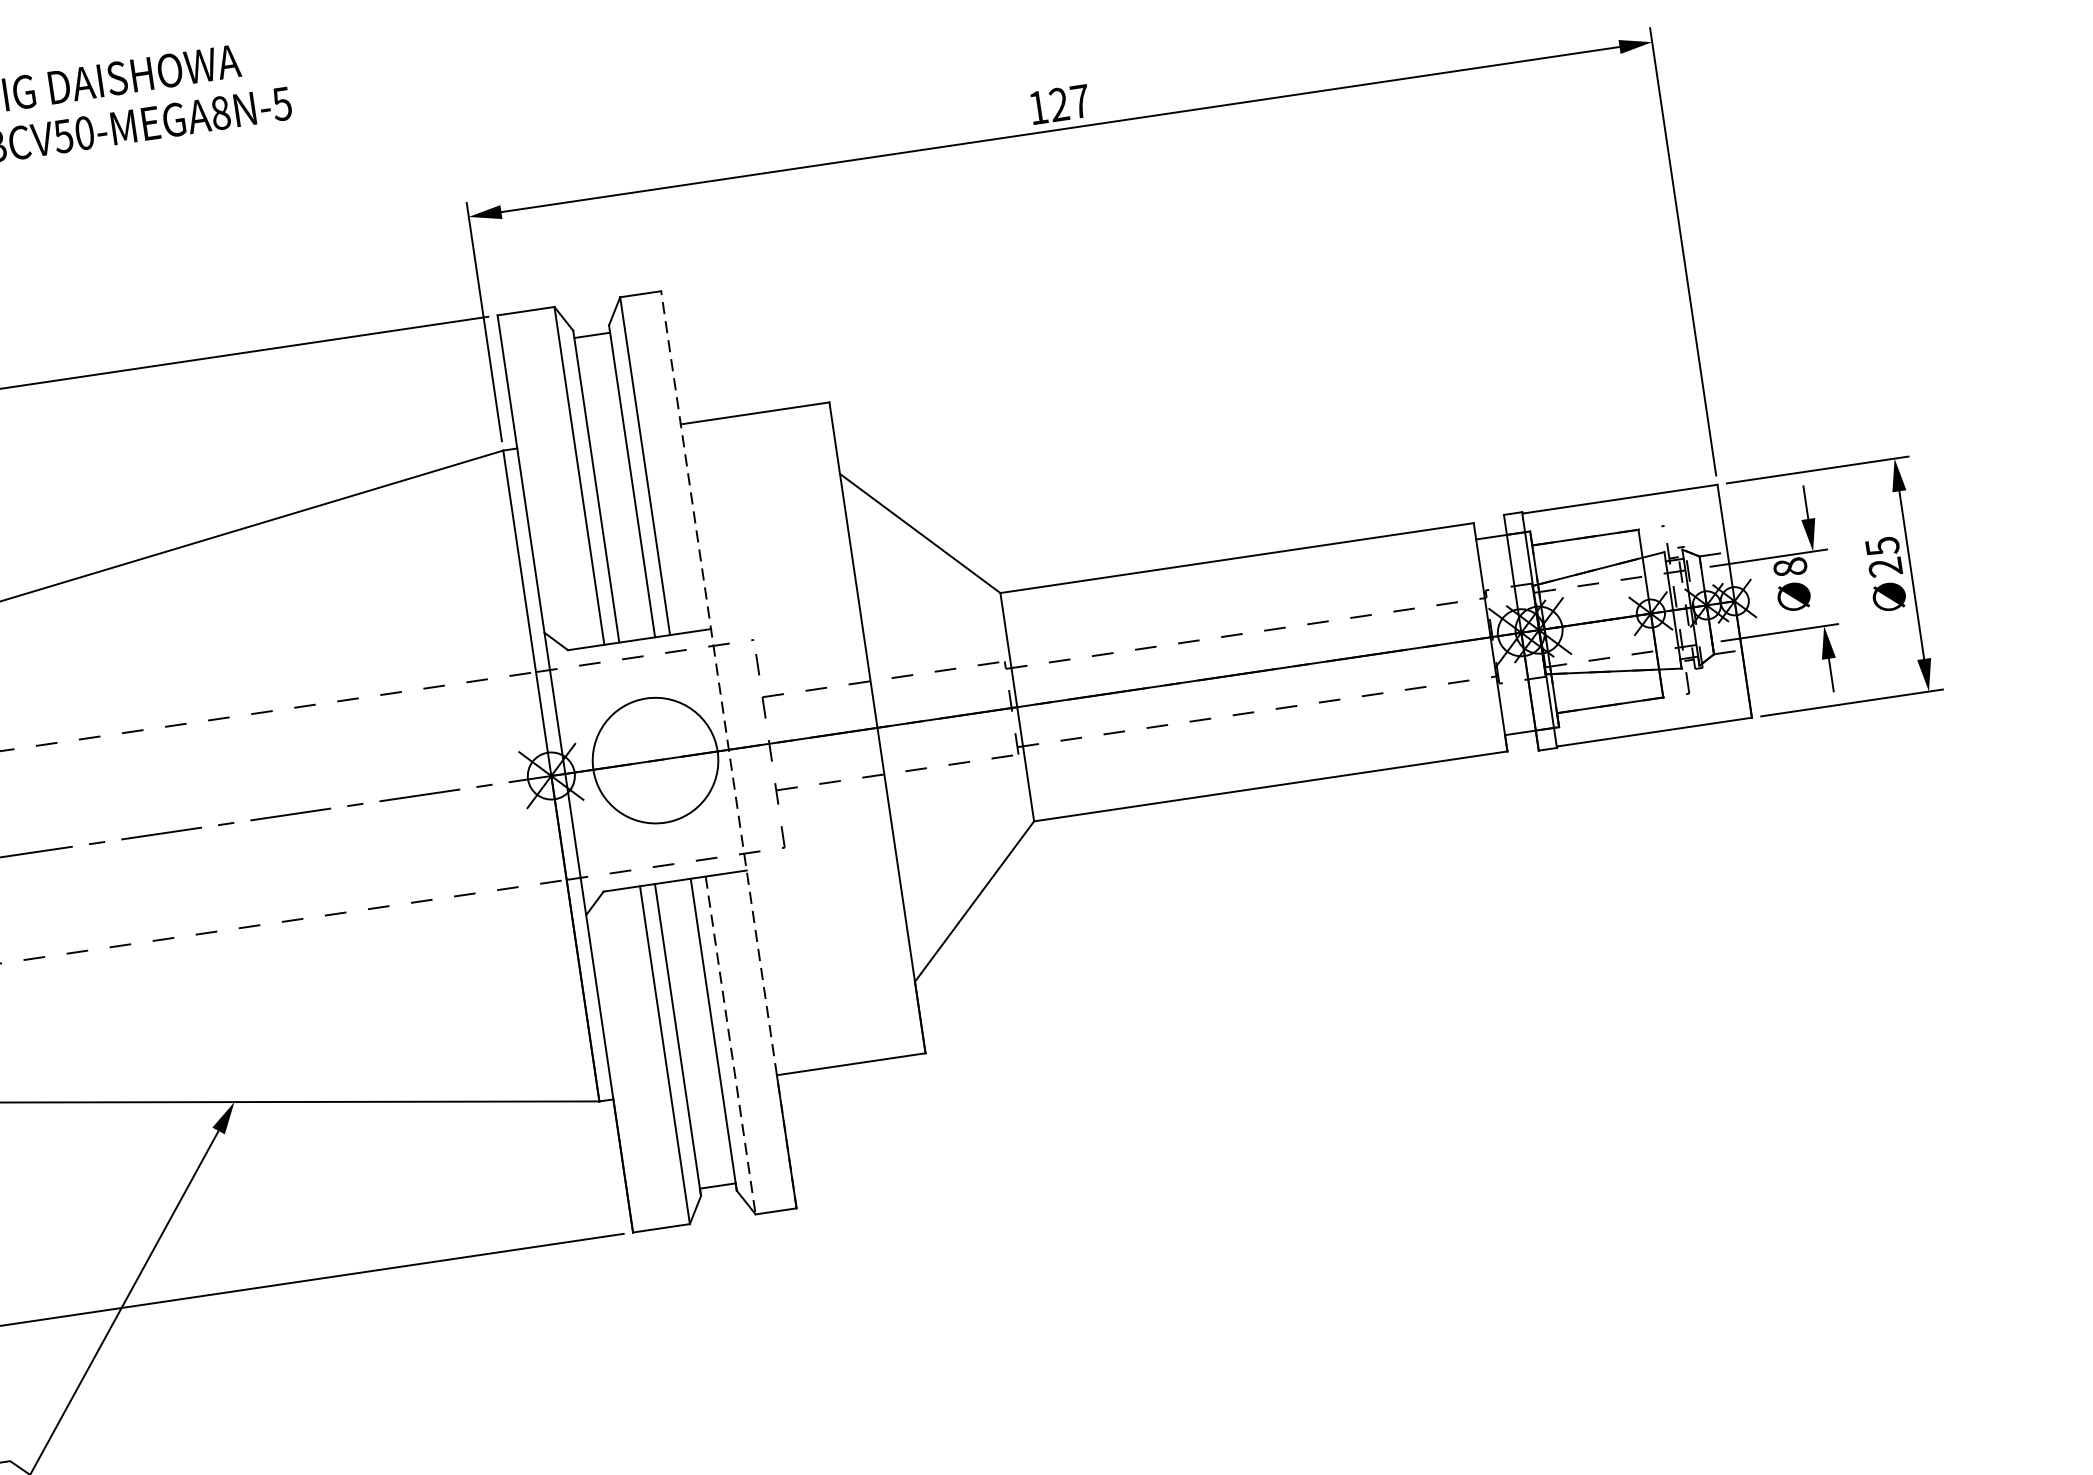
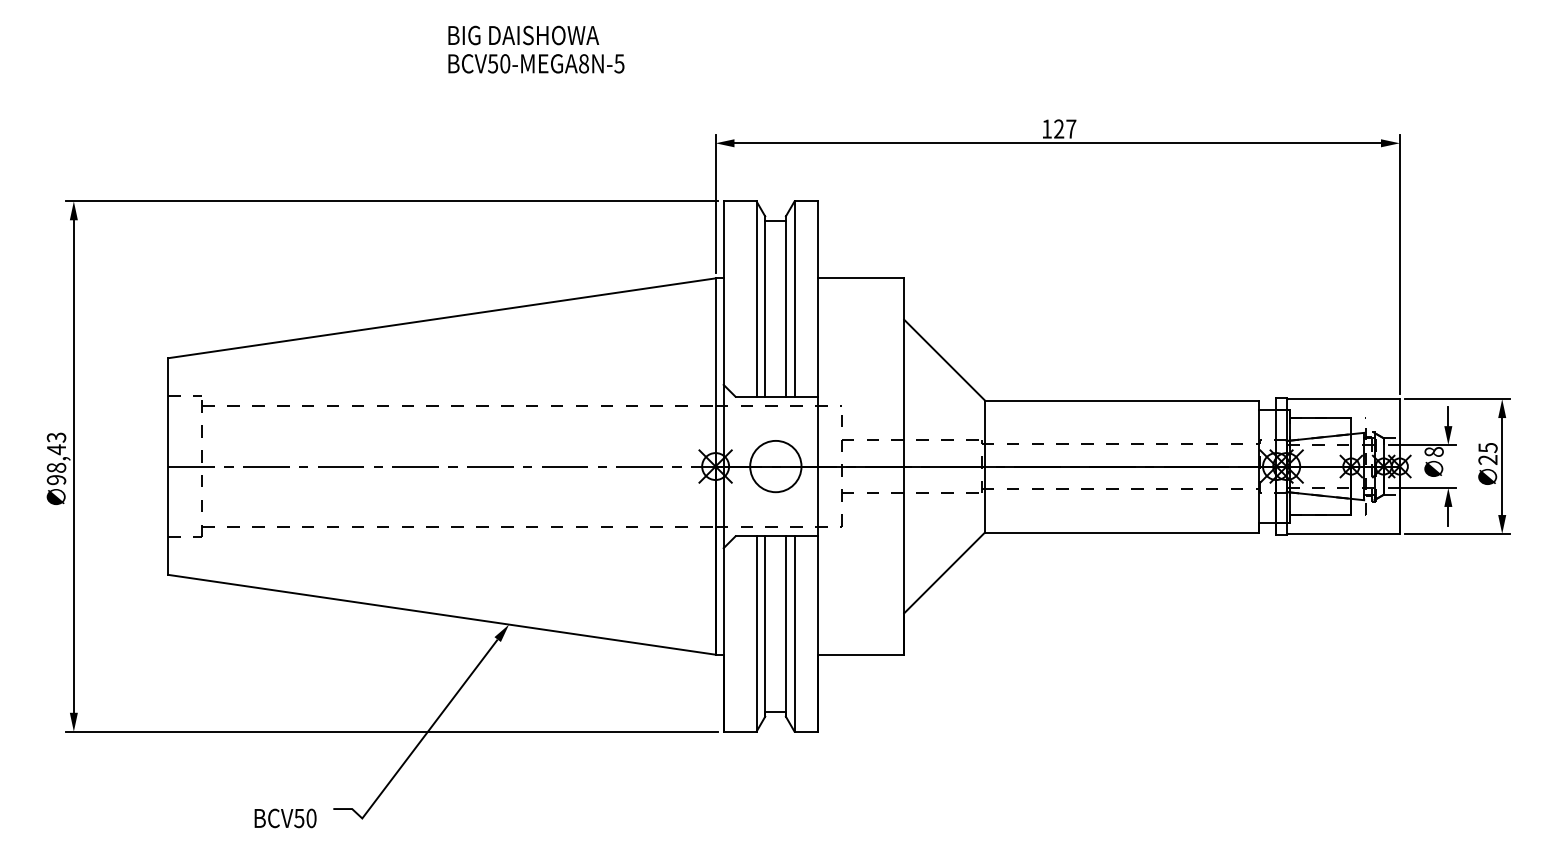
line: (729, 749) -> (818, 466), dashed -> solid
circle: (654, 760) -> (775, 466), size x0.71
line: (730, 1046) -> (794, 634), dashed -> solid

